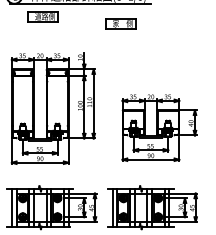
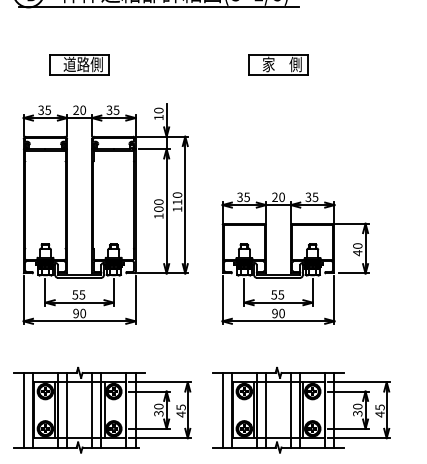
part: (42, 16) -> (78, 64), moved
part: (120, 23) -> (277, 64), moved
part: (159, 127) -> (295, 257), moved

